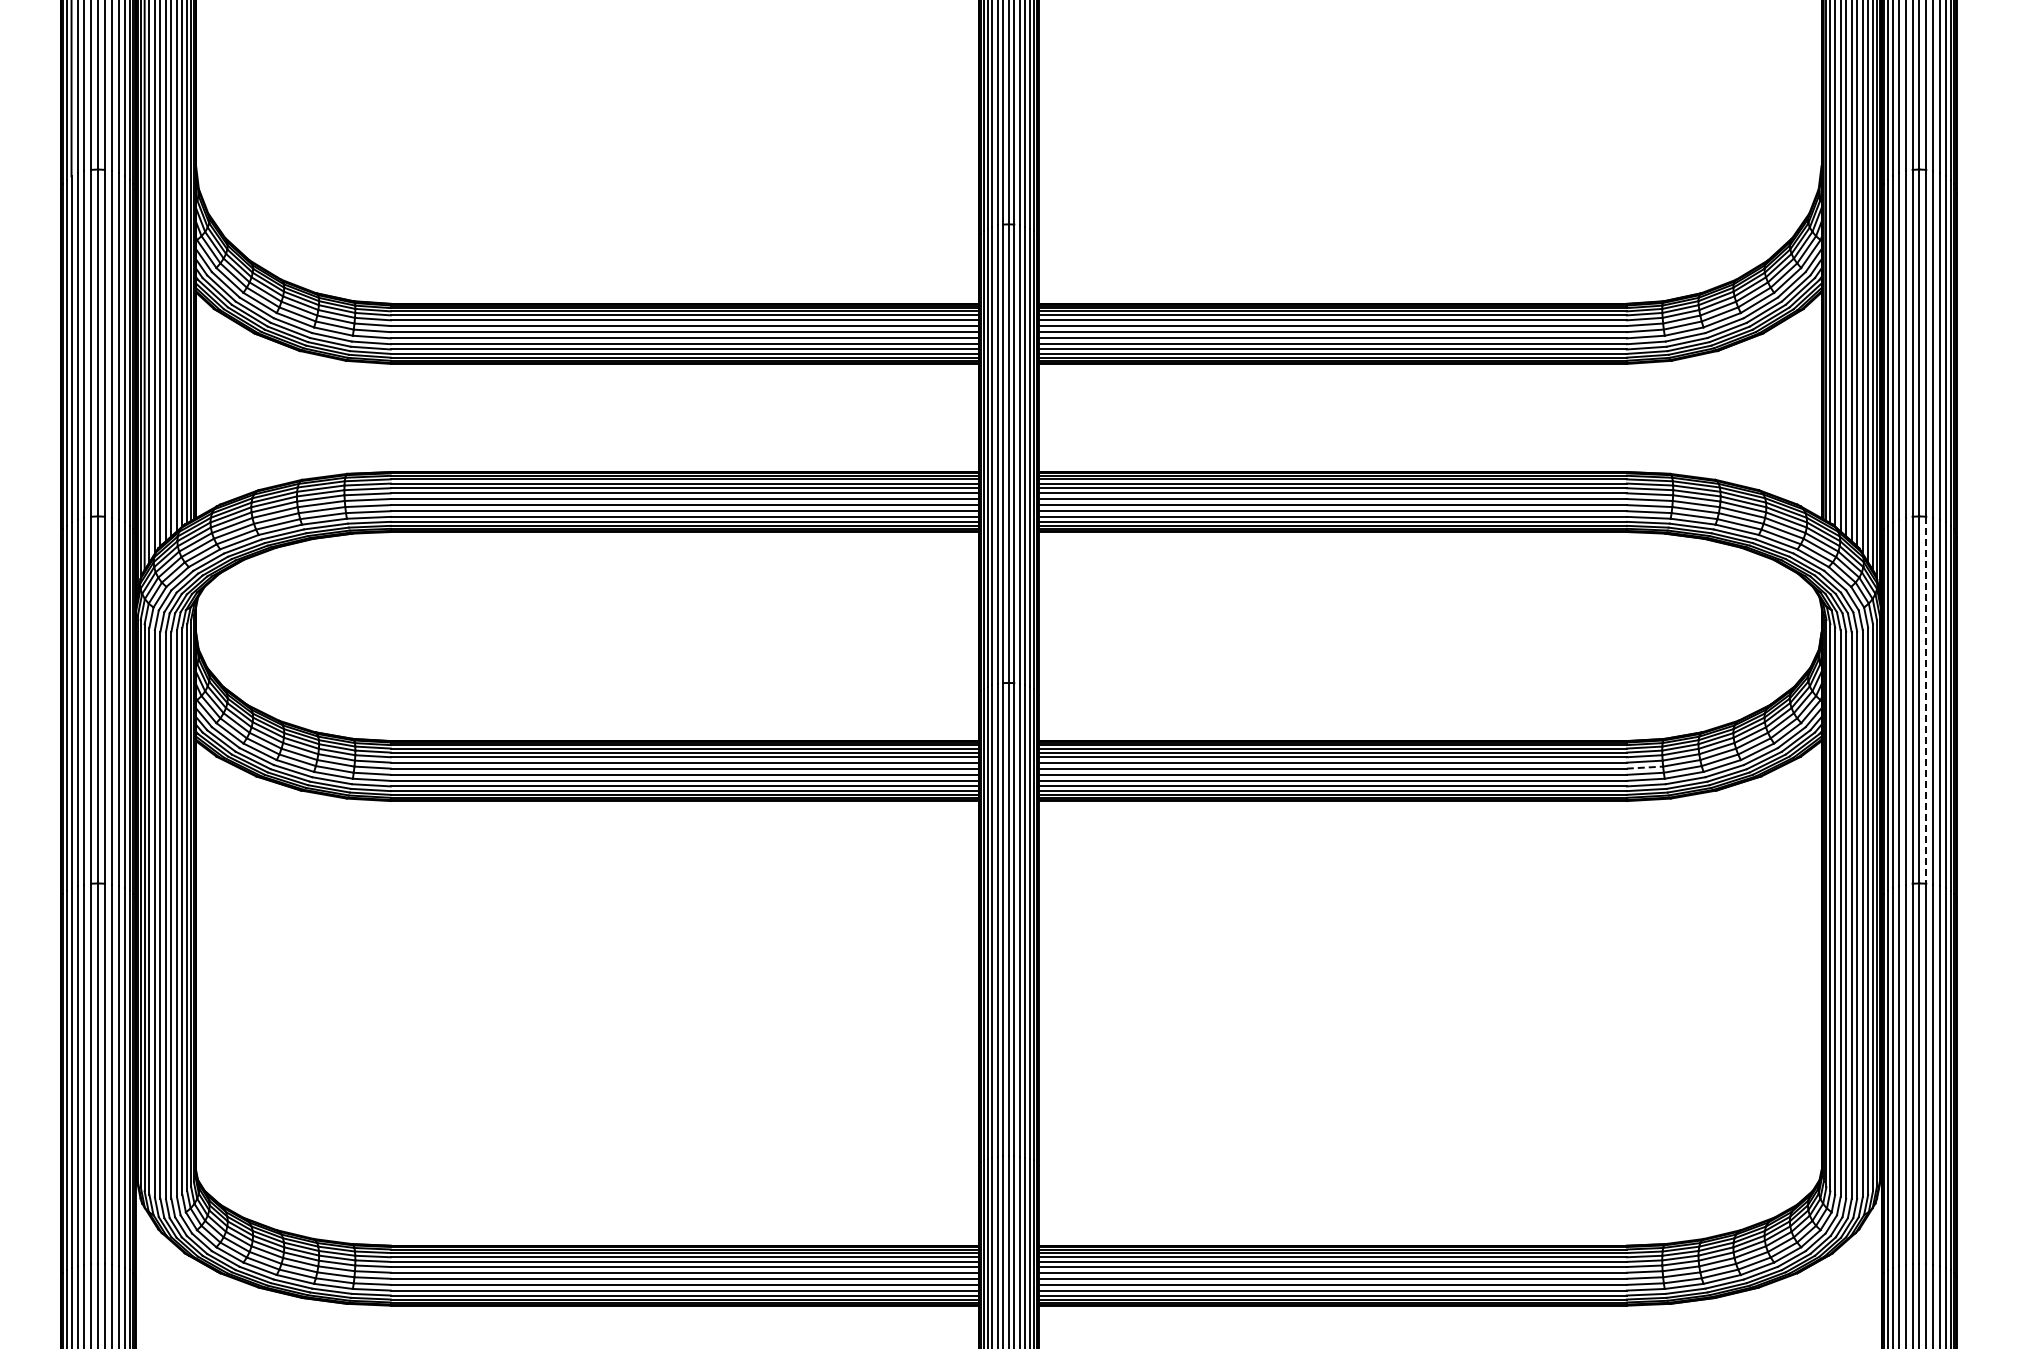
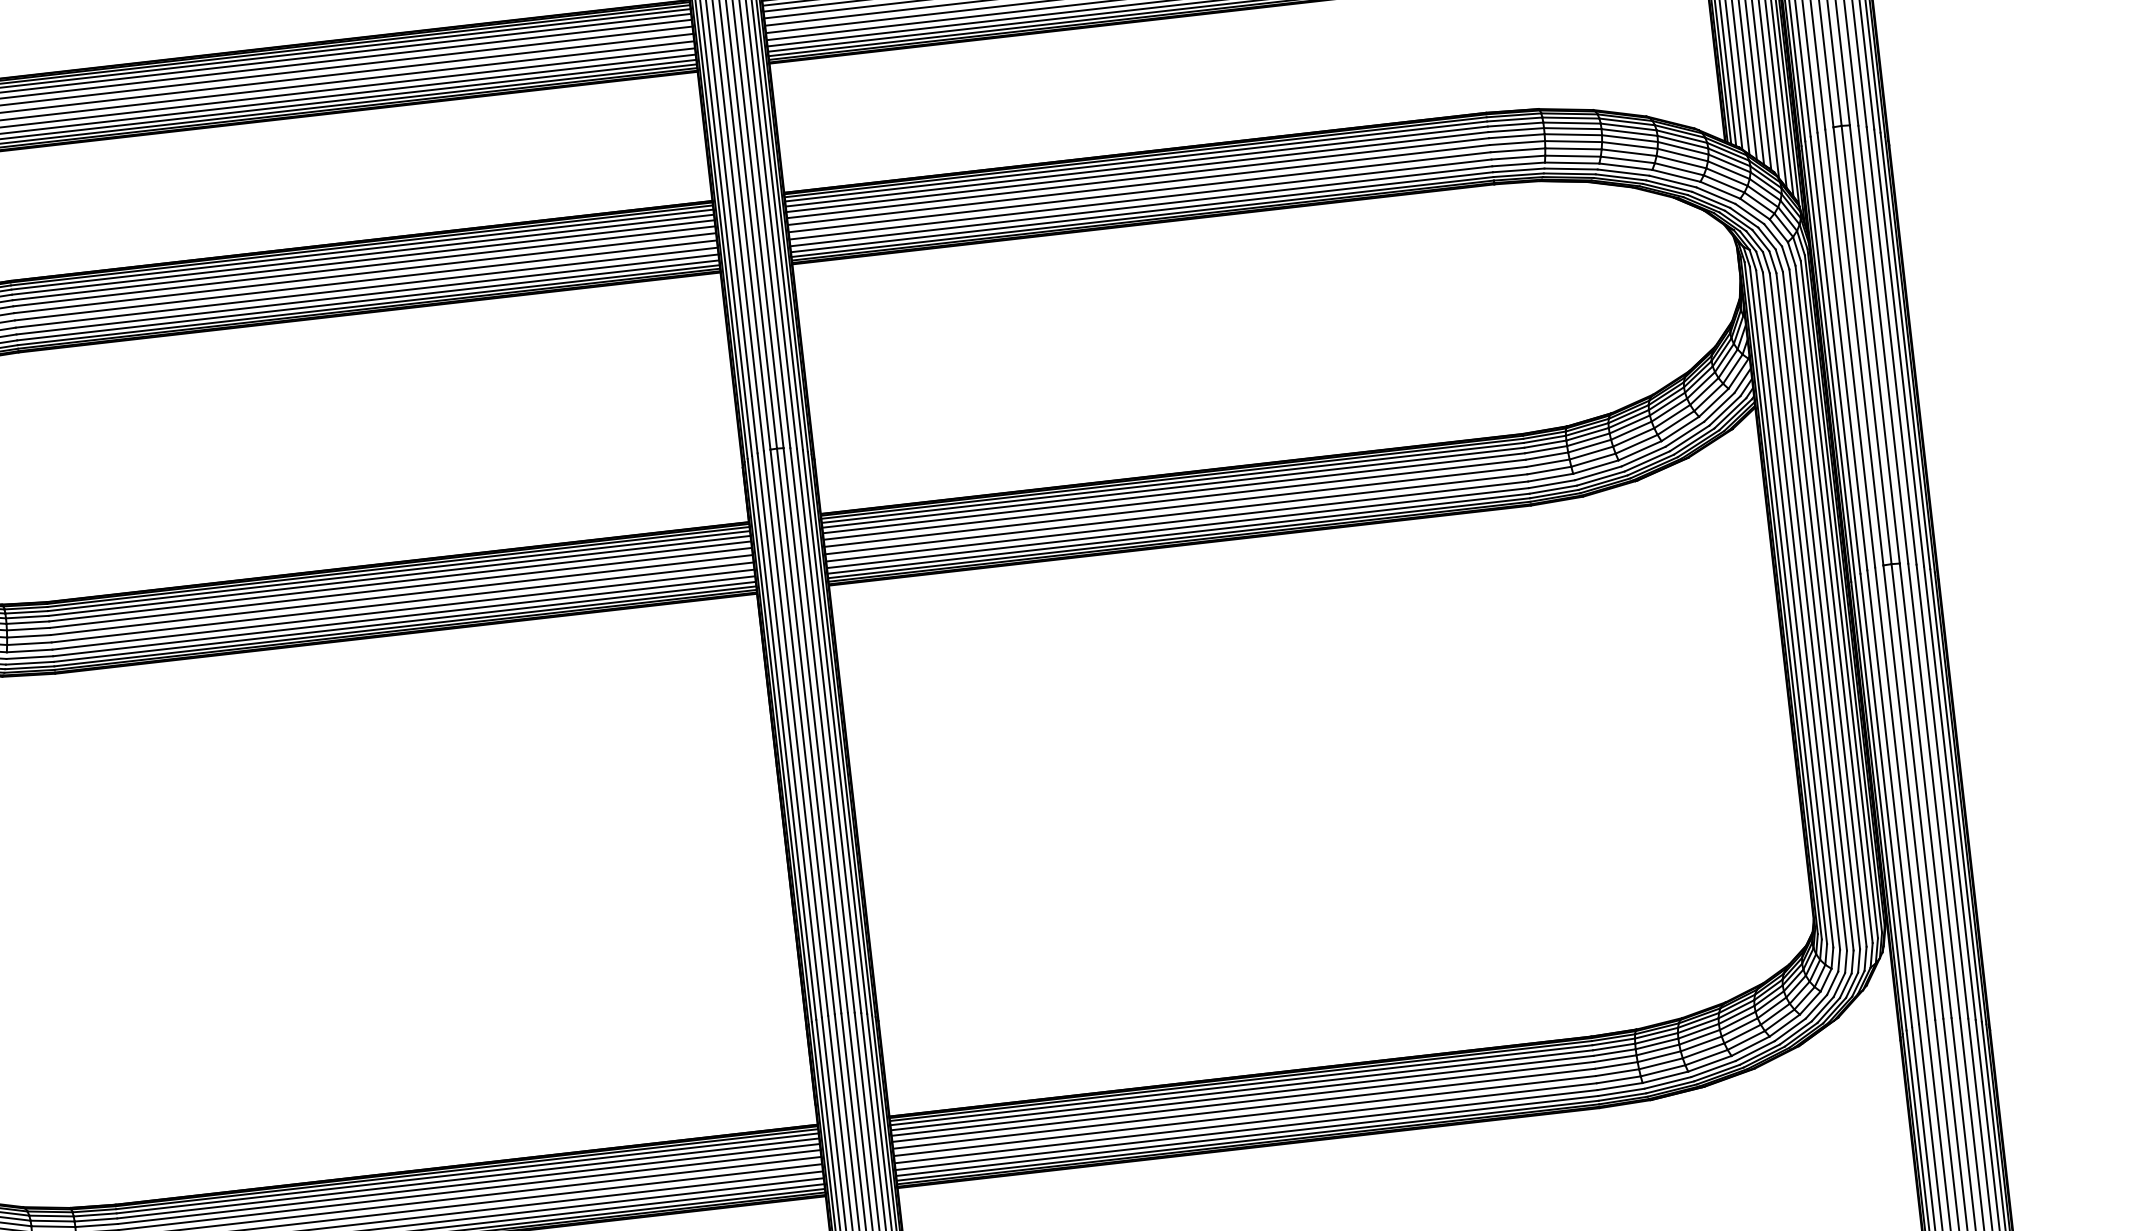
line: (1926, 700) -> (1875, 344), dashed -> solid
line: (1645, 767) -> (1548, 462), dashed -> solid

